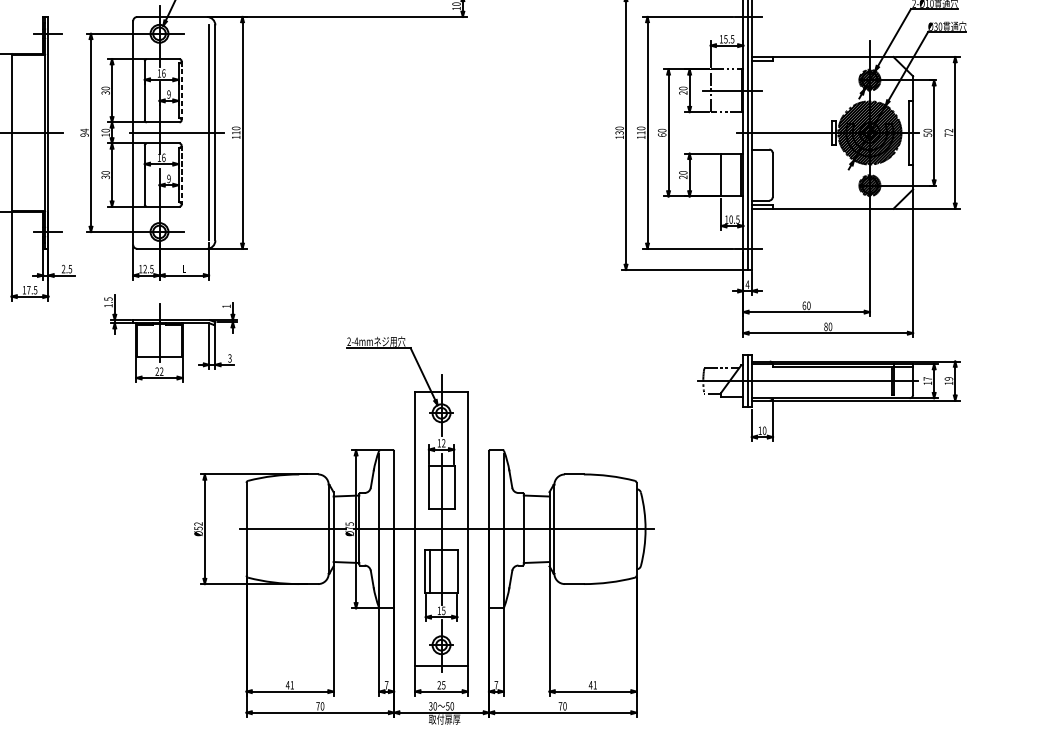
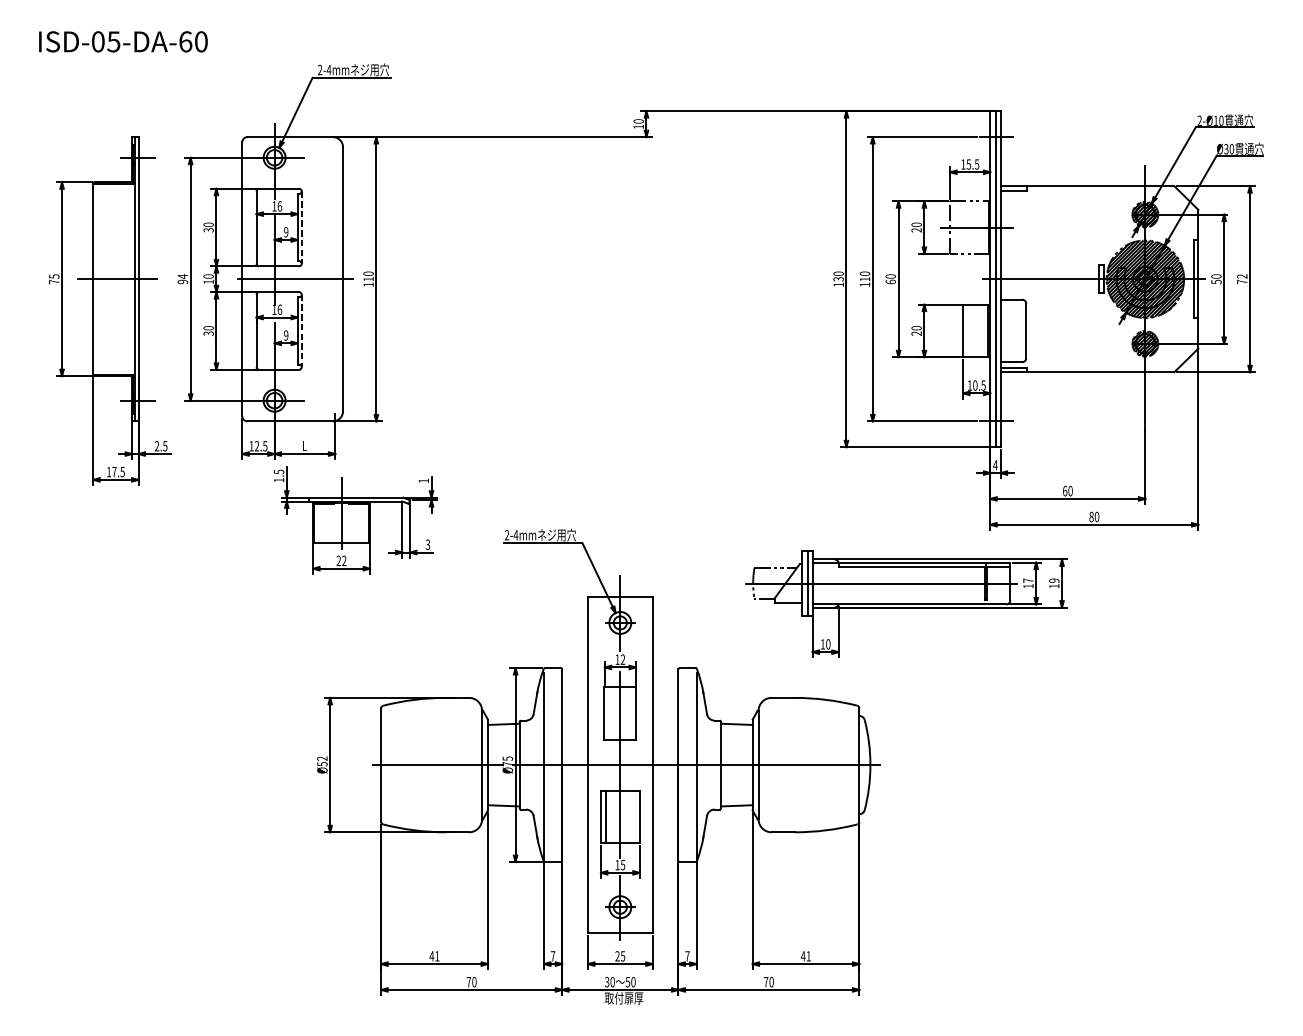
line: (209, 133) -> (335, 279), removed
part: (170, 338) -> (355, 520), moved
part: (828, 397) -> (906, 603), moved

